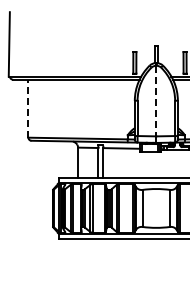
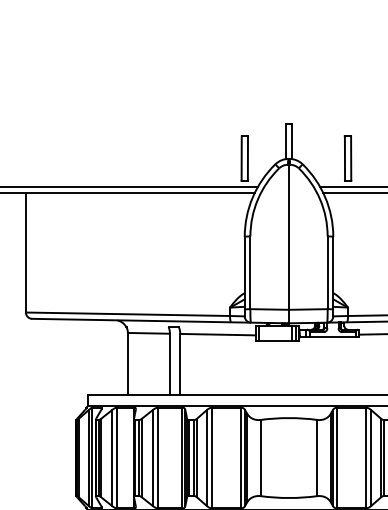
line: (156, 101) -> (289, 238), dashed -> solid
line: (28, 108) -> (26, 252), dashed -> solid

